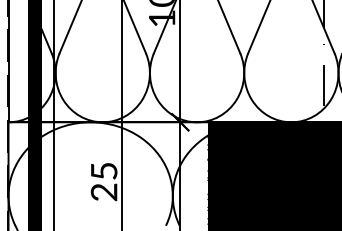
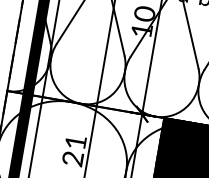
text: (104, 171) -> (75, 142), 25 -> 21

